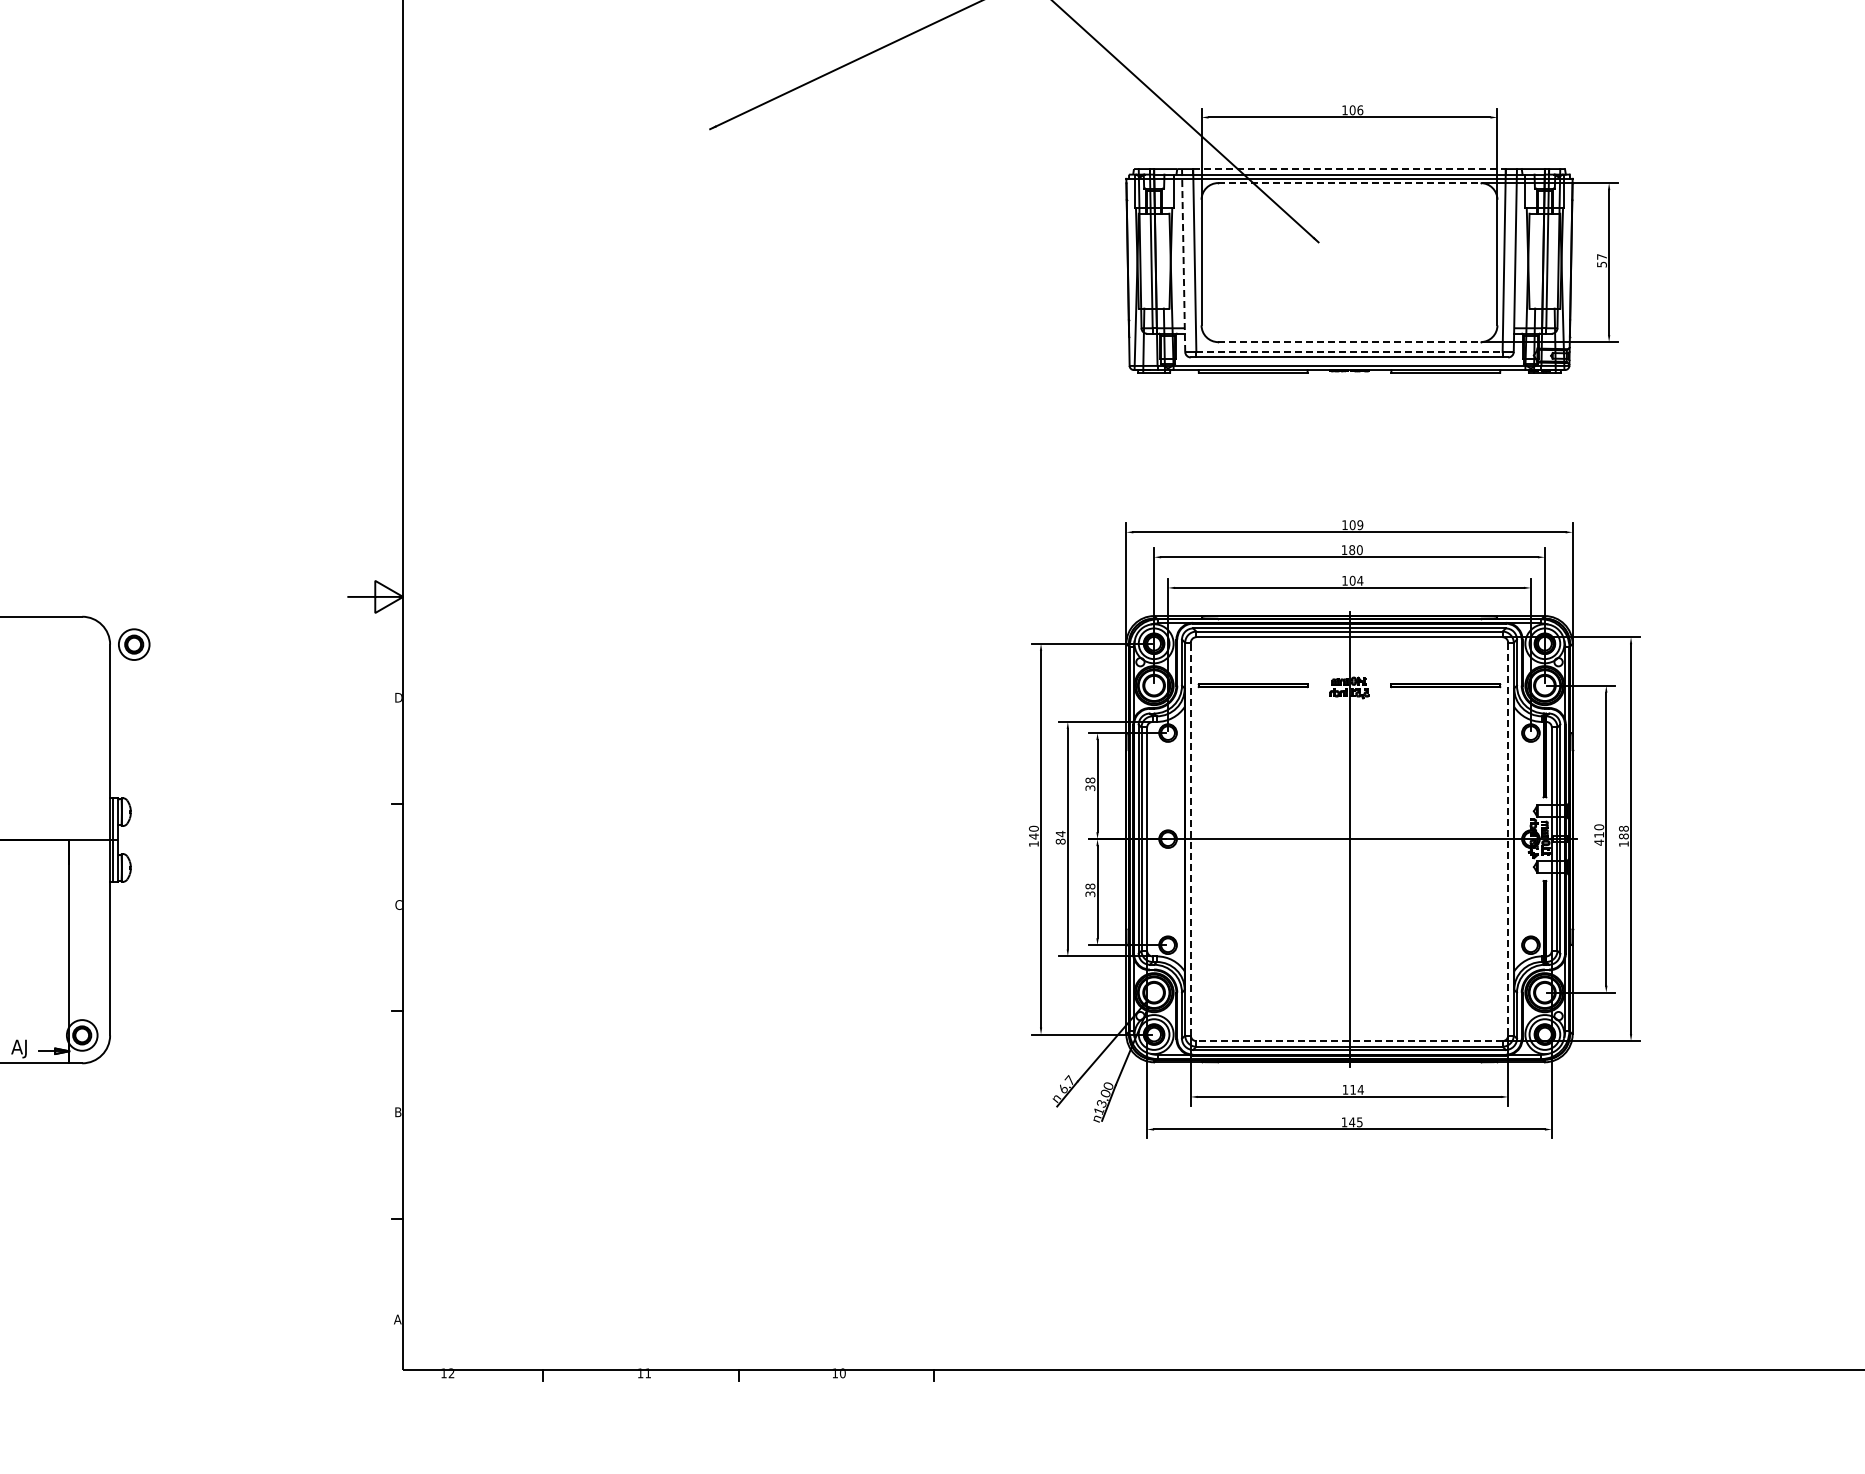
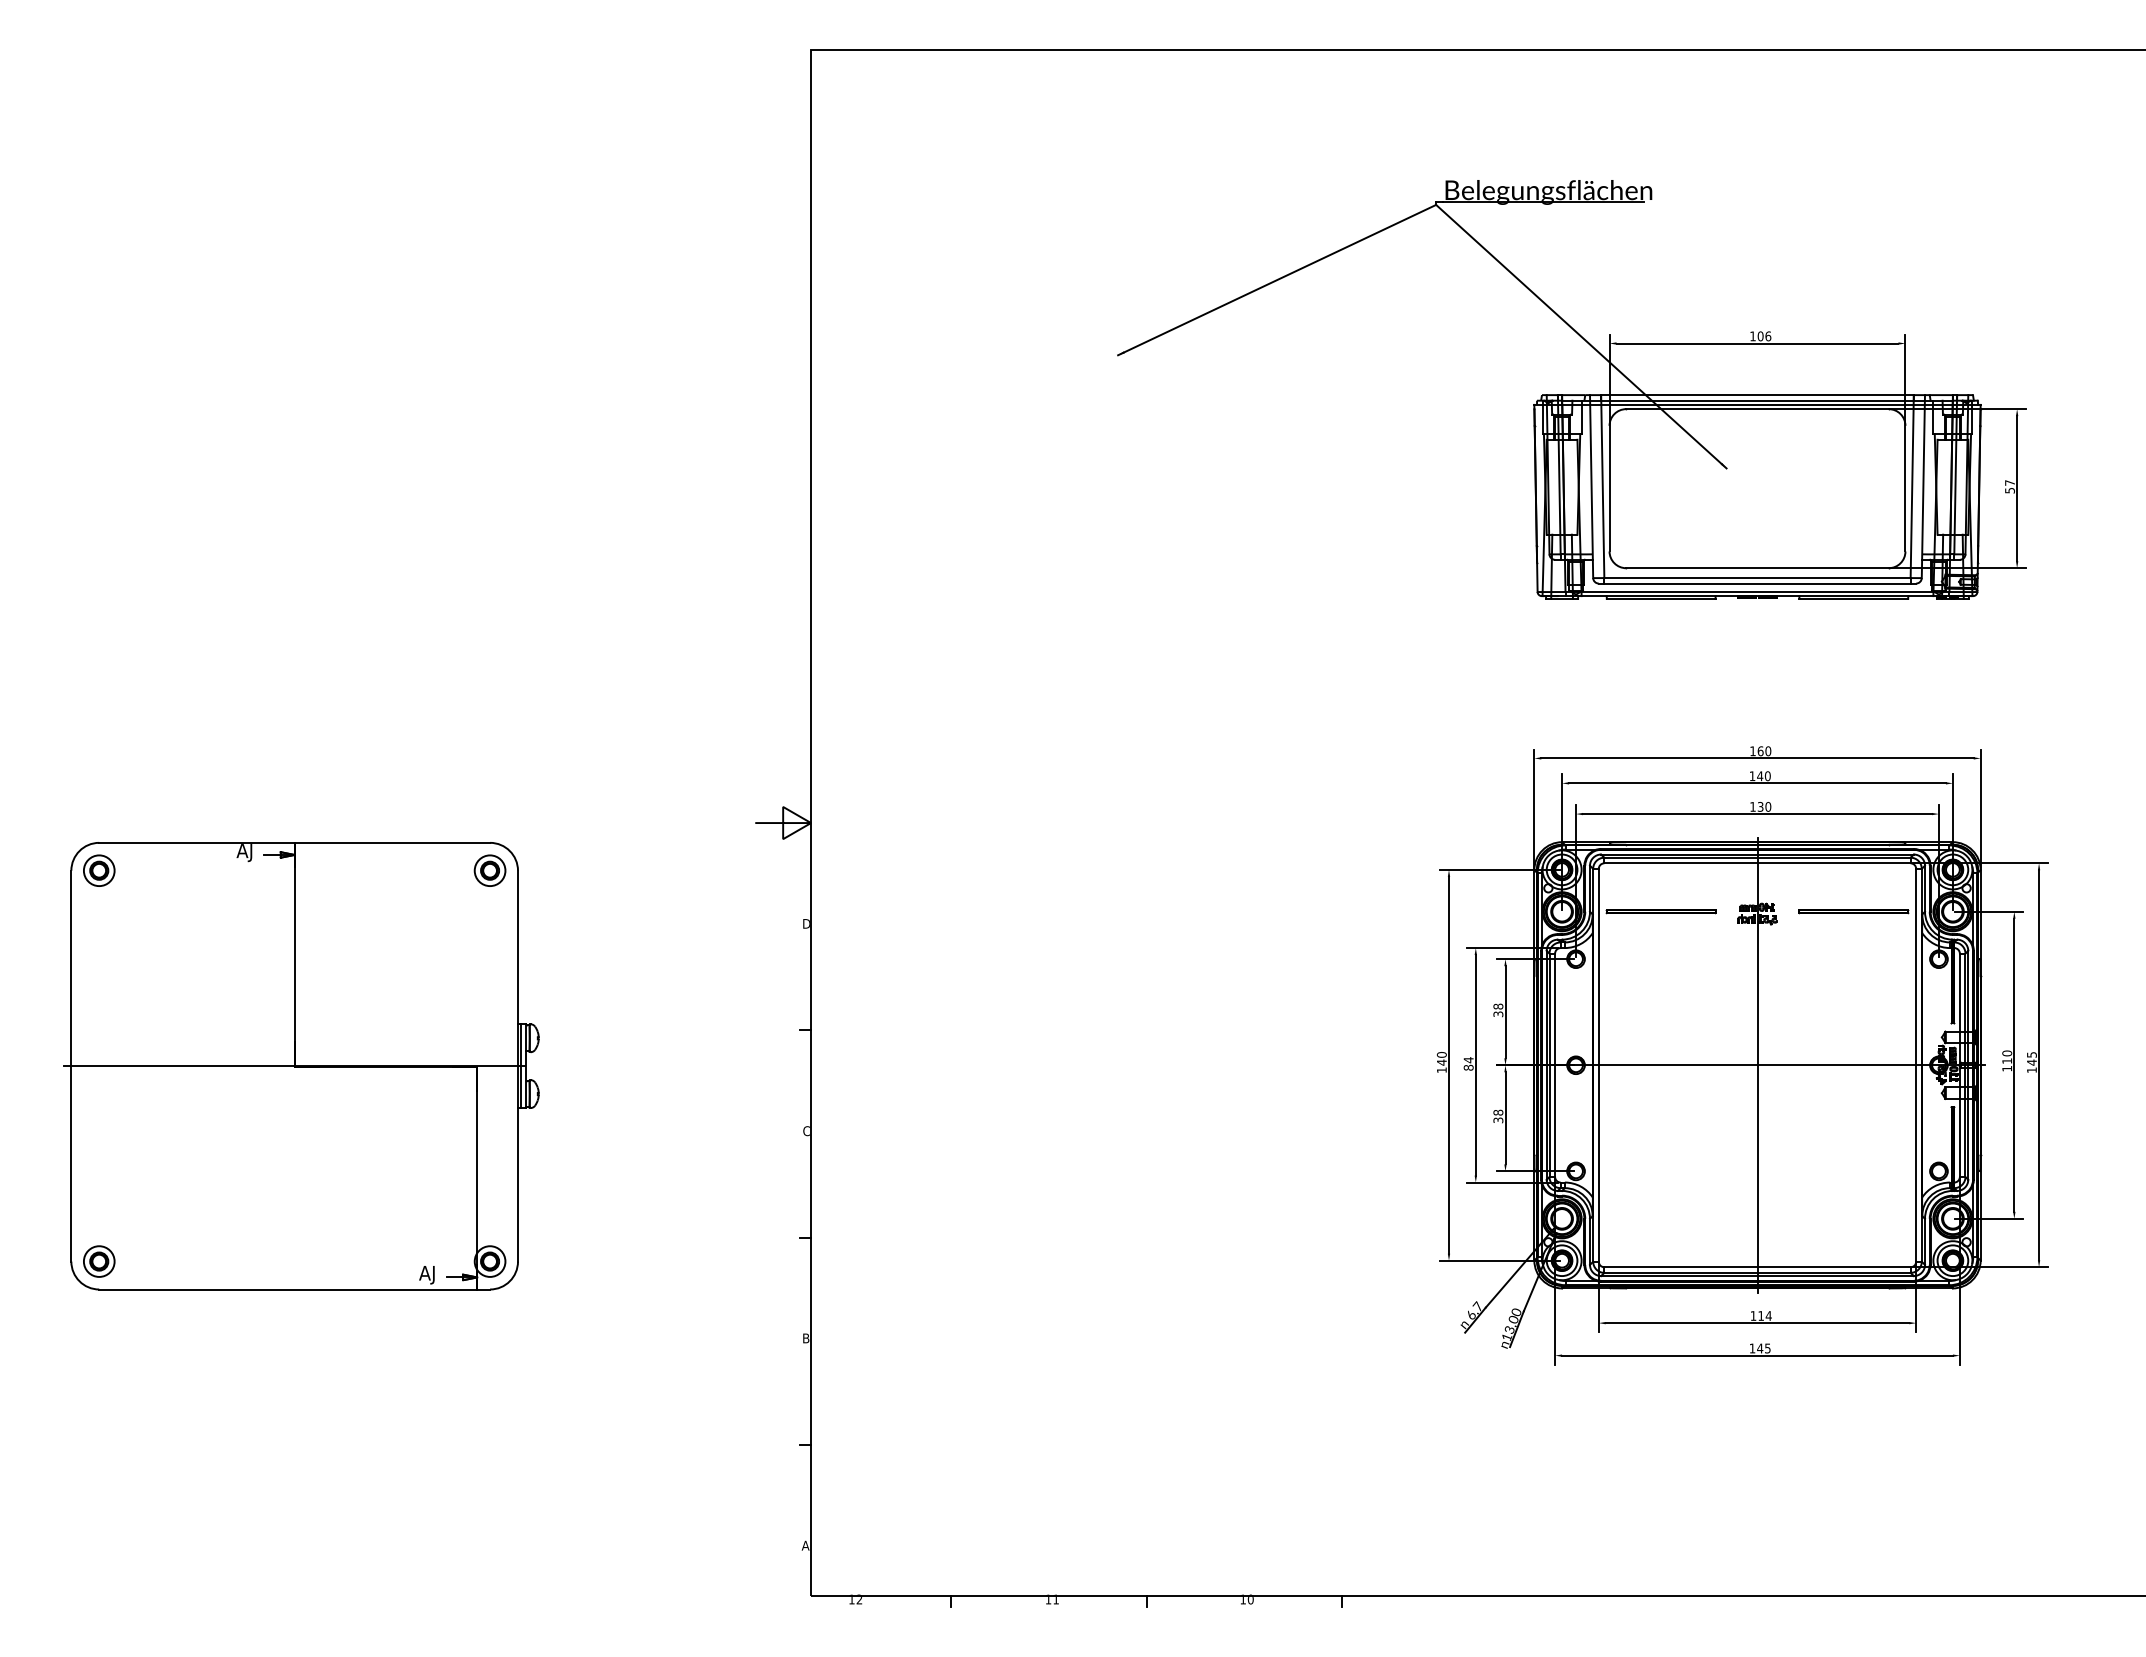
line: (1350, 169) -> (1758, 395), dashed -> solid
line: (1350, 183) -> (1758, 409), dashed -> solid
line: (1183, 260) -> (1591, 486), dashed -> solid
line: (1350, 342) -> (1758, 568), dashed -> solid
line: (1350, 352) -> (1758, 578), dashed -> solid
text: (1356, 525) -> (1764, 751), 109 -> 160
text: (1352, 550) -> (1760, 776), 180 -> 140
text: (1356, 580) -> (1764, 806), 104 -> 130
part: (133, 644) -> (489, 870), moved
text: (1623, 832) -> (2031, 1058), 188 -> 145
line: (1190, 838) -> (1598, 1064), dashed -> solid
line: (1508, 839) -> (1916, 1065), dashed -> solid
text: (1599, 842) -> (2007, 1068), 410 -> 110
line: (1349, 1041) -> (1757, 1267), dashed -> solid

